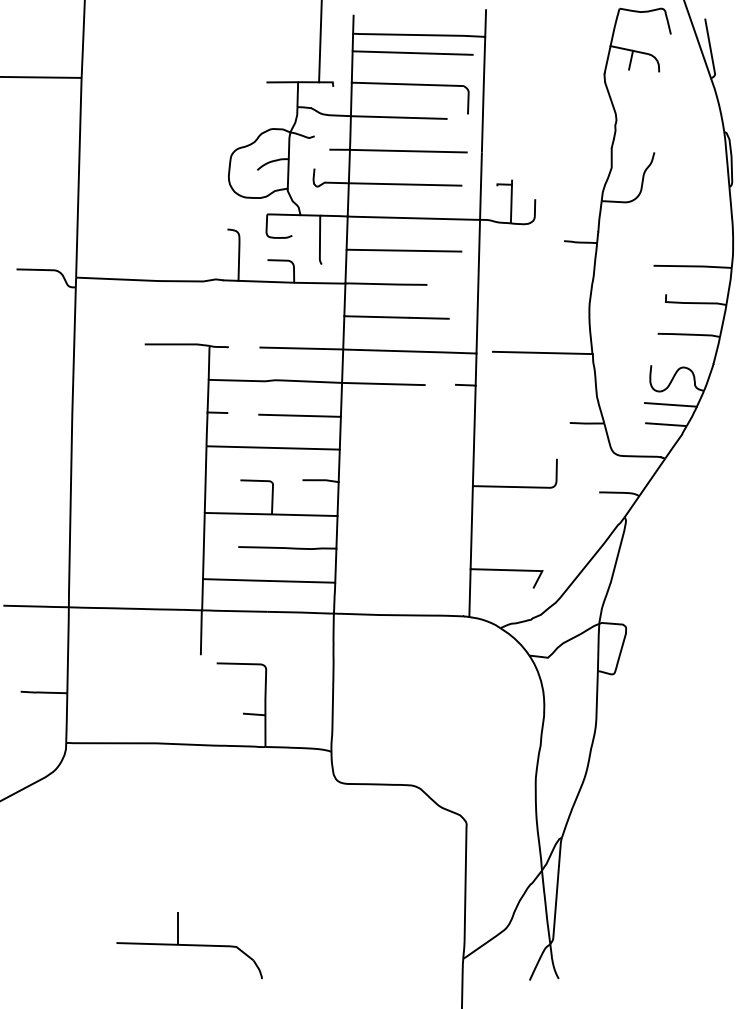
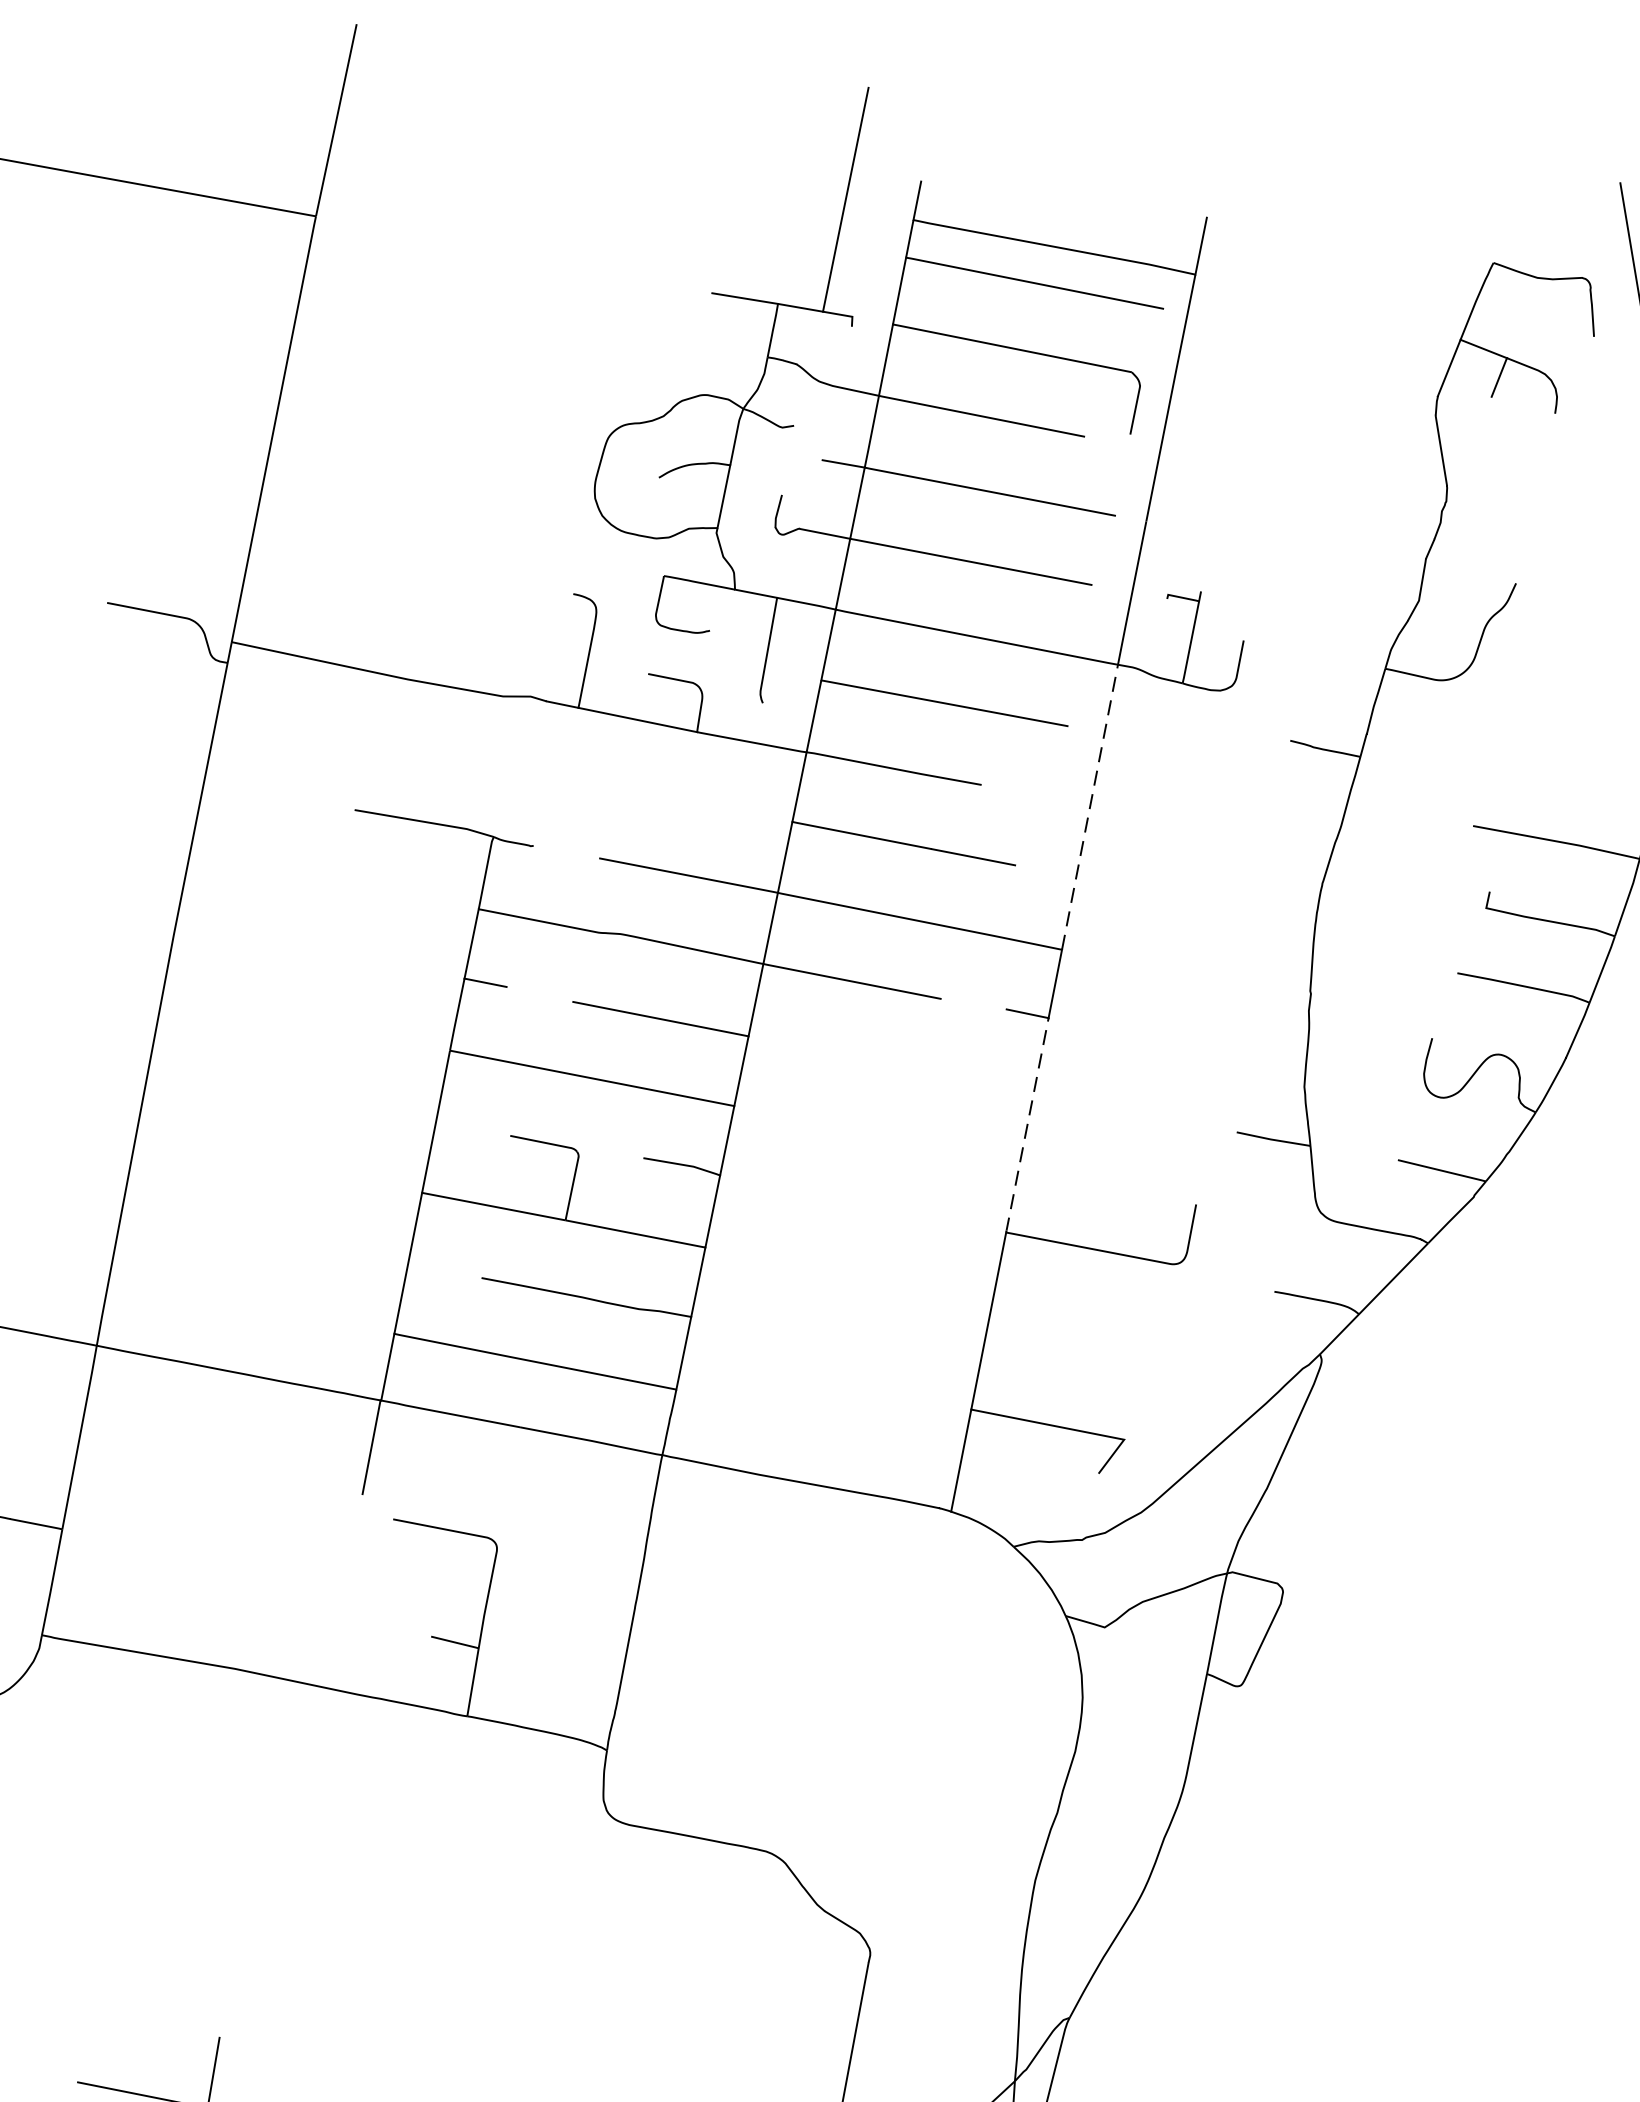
line: (478, 286) -> (1090, 806), solid -> dashed
line: (542, 352) -> (1203, 971), removed
line: (670, 404) -> (1459, 1129), removed
line: (474, 435) -> (1027, 1124), solid -> dashed

